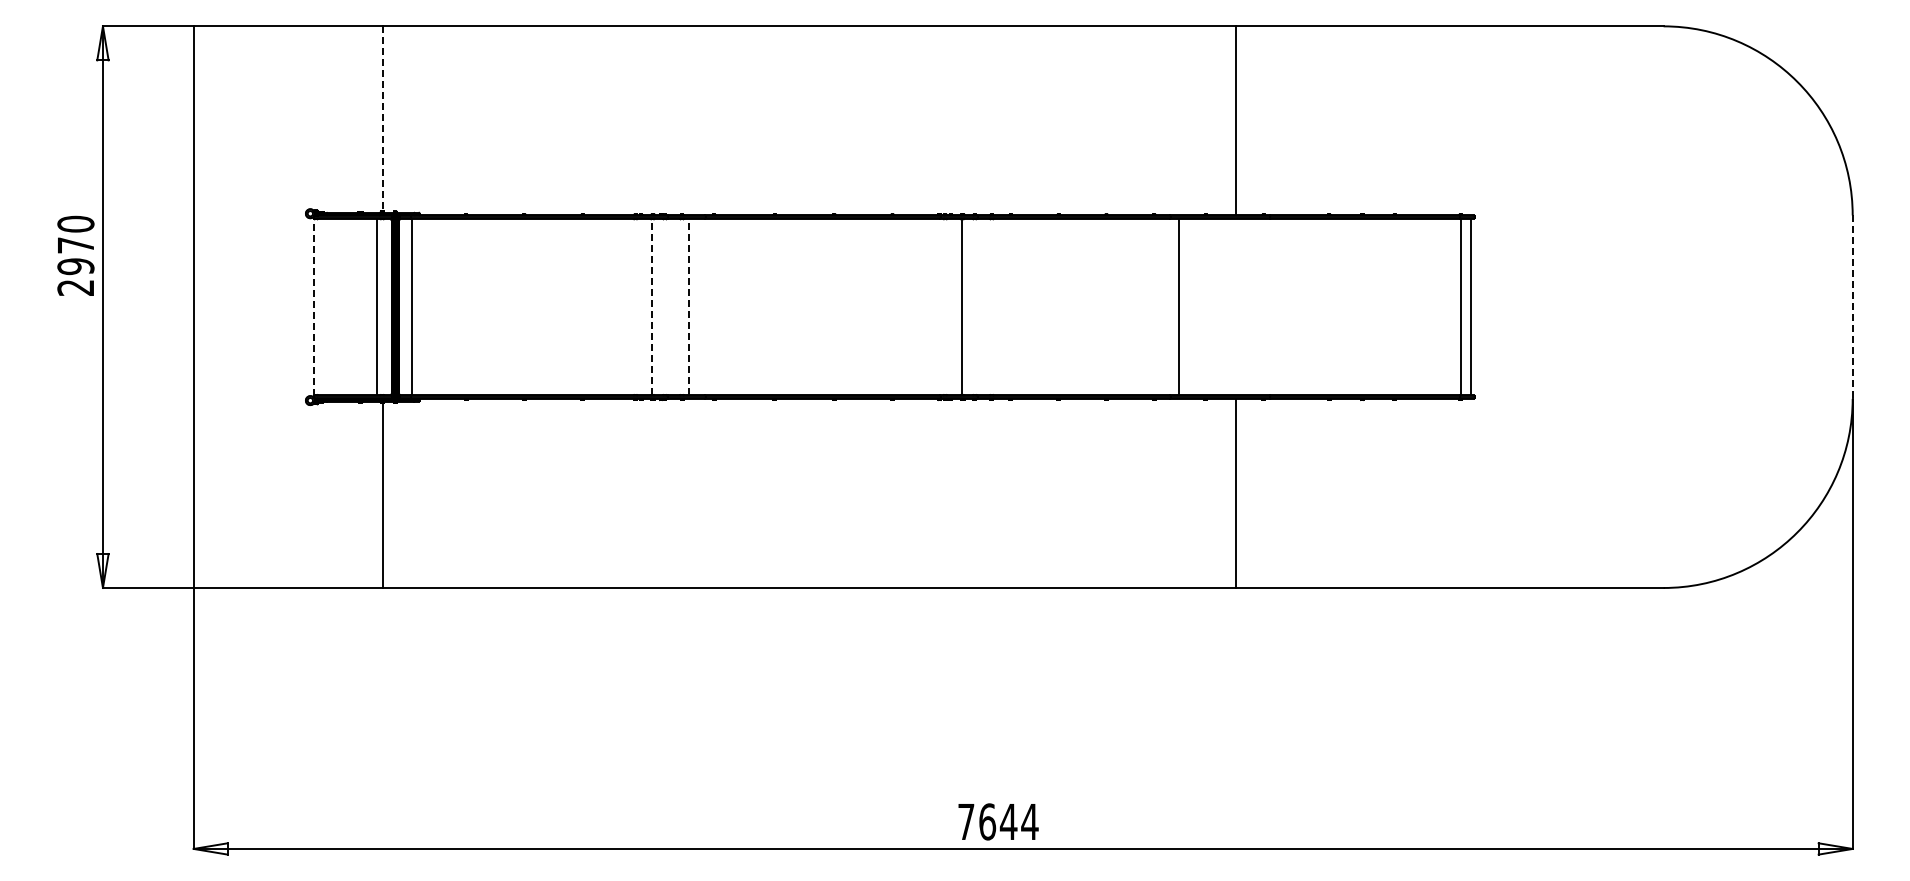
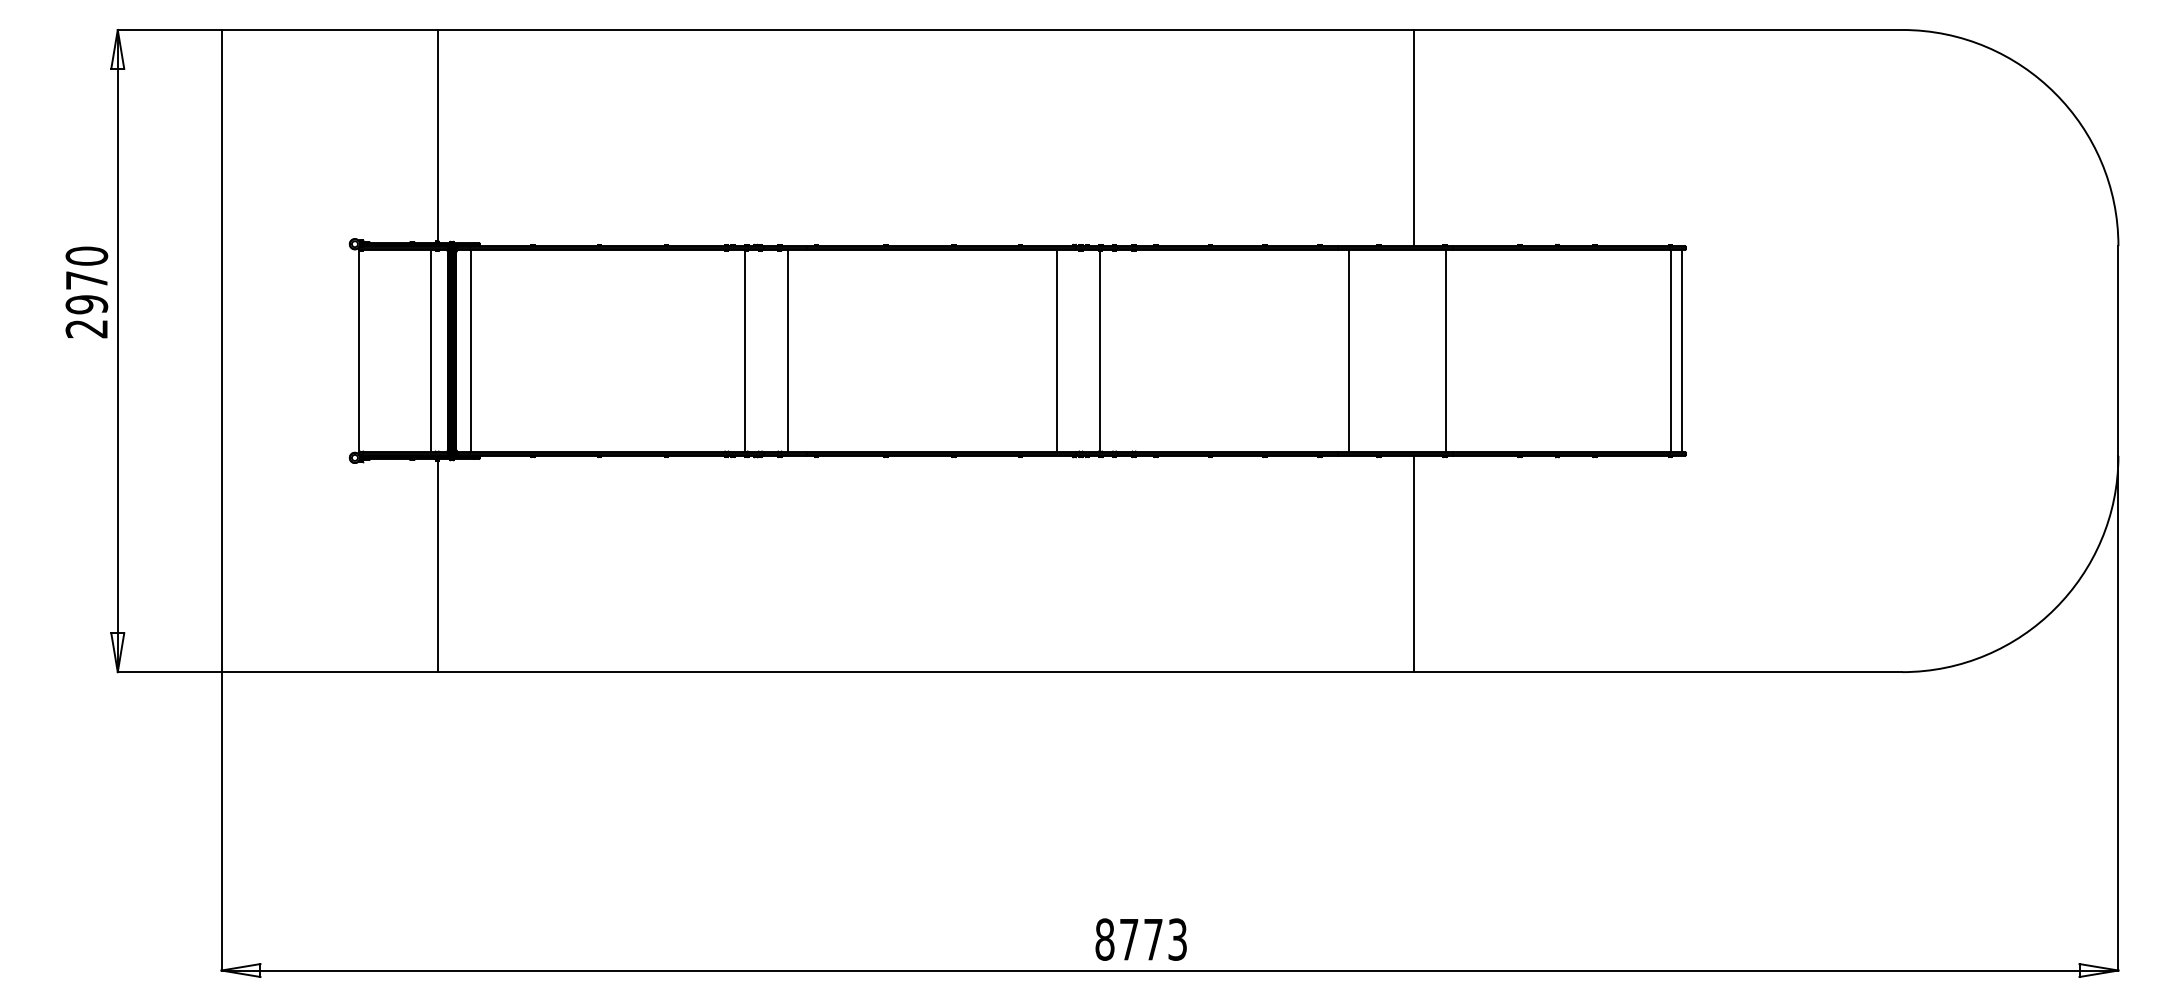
line: (382, 119) -> (437, 136), dashed -> solid
line: (313, 306) -> (358, 350), dashed -> solid
line: (689, 306) -> (788, 350), dashed -> solid
line: (924, 306) -> (1057, 350), added
line: (1264, 306) -> (1445, 350), added
line: (651, 307) -> (744, 351), dashed -> solid
line: (1852, 307) -> (2118, 351), dashed -> solid
text: (998, 821) -> (1141, 939), 7644 -> 8773

